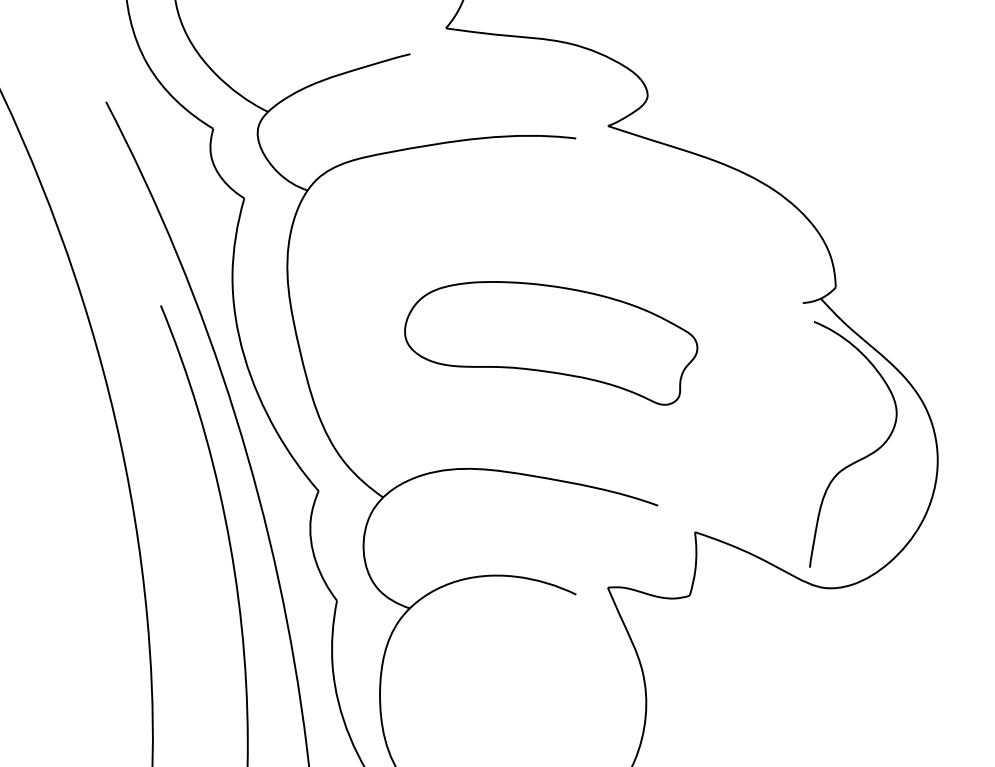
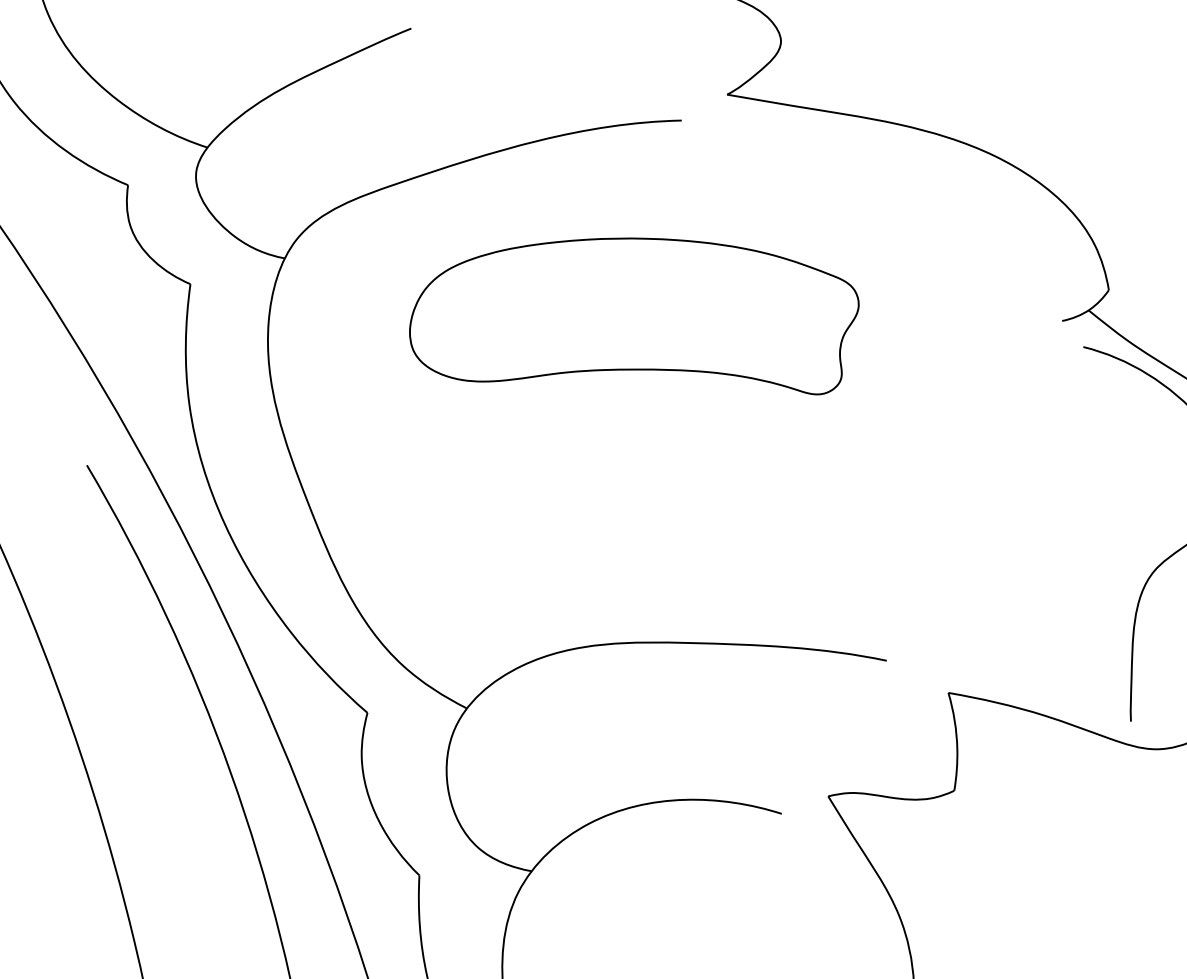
part: (551, 343) -> (635, 325), moved

